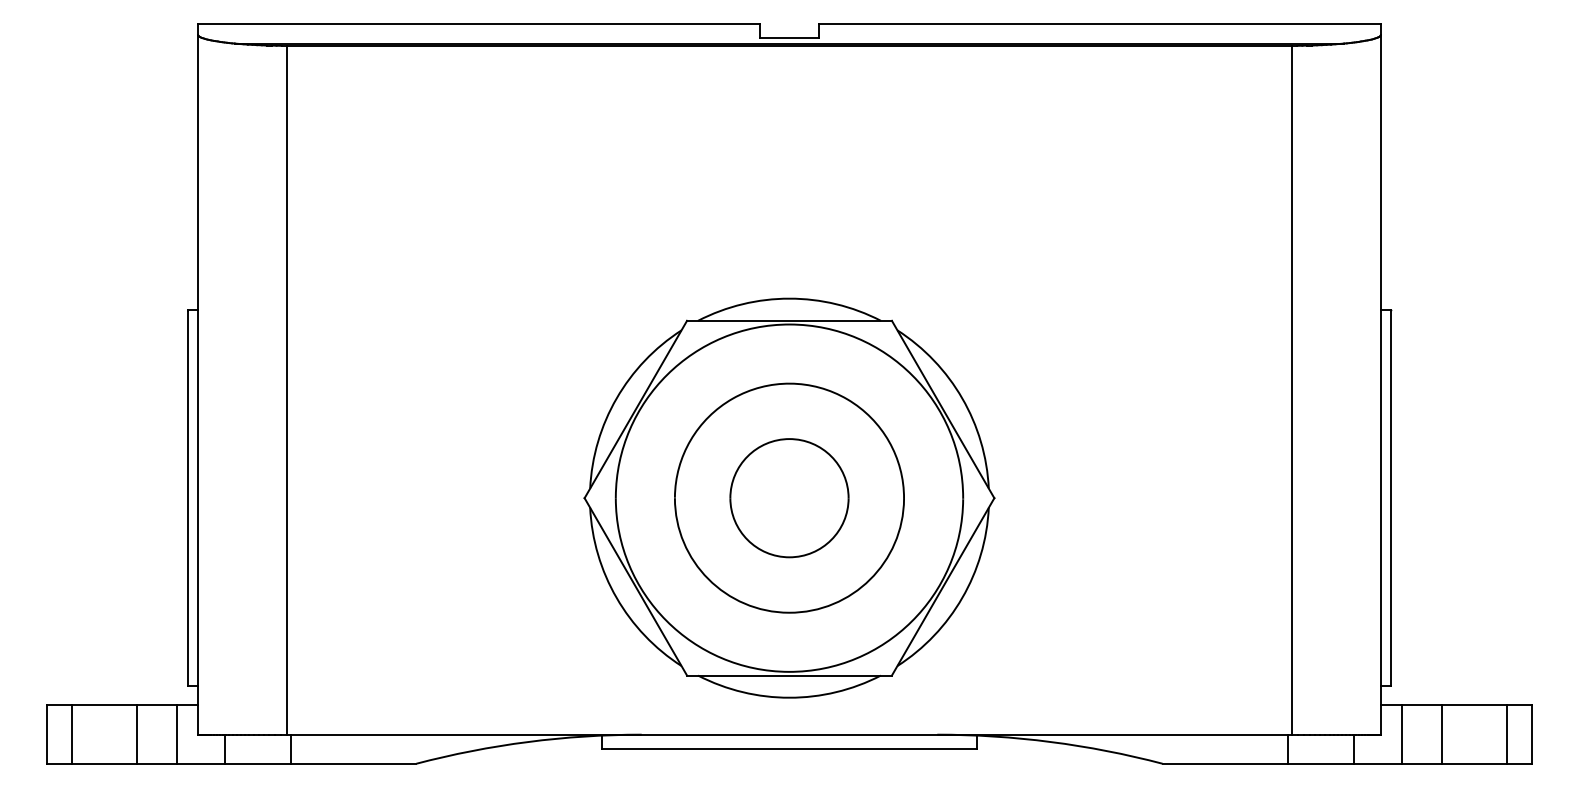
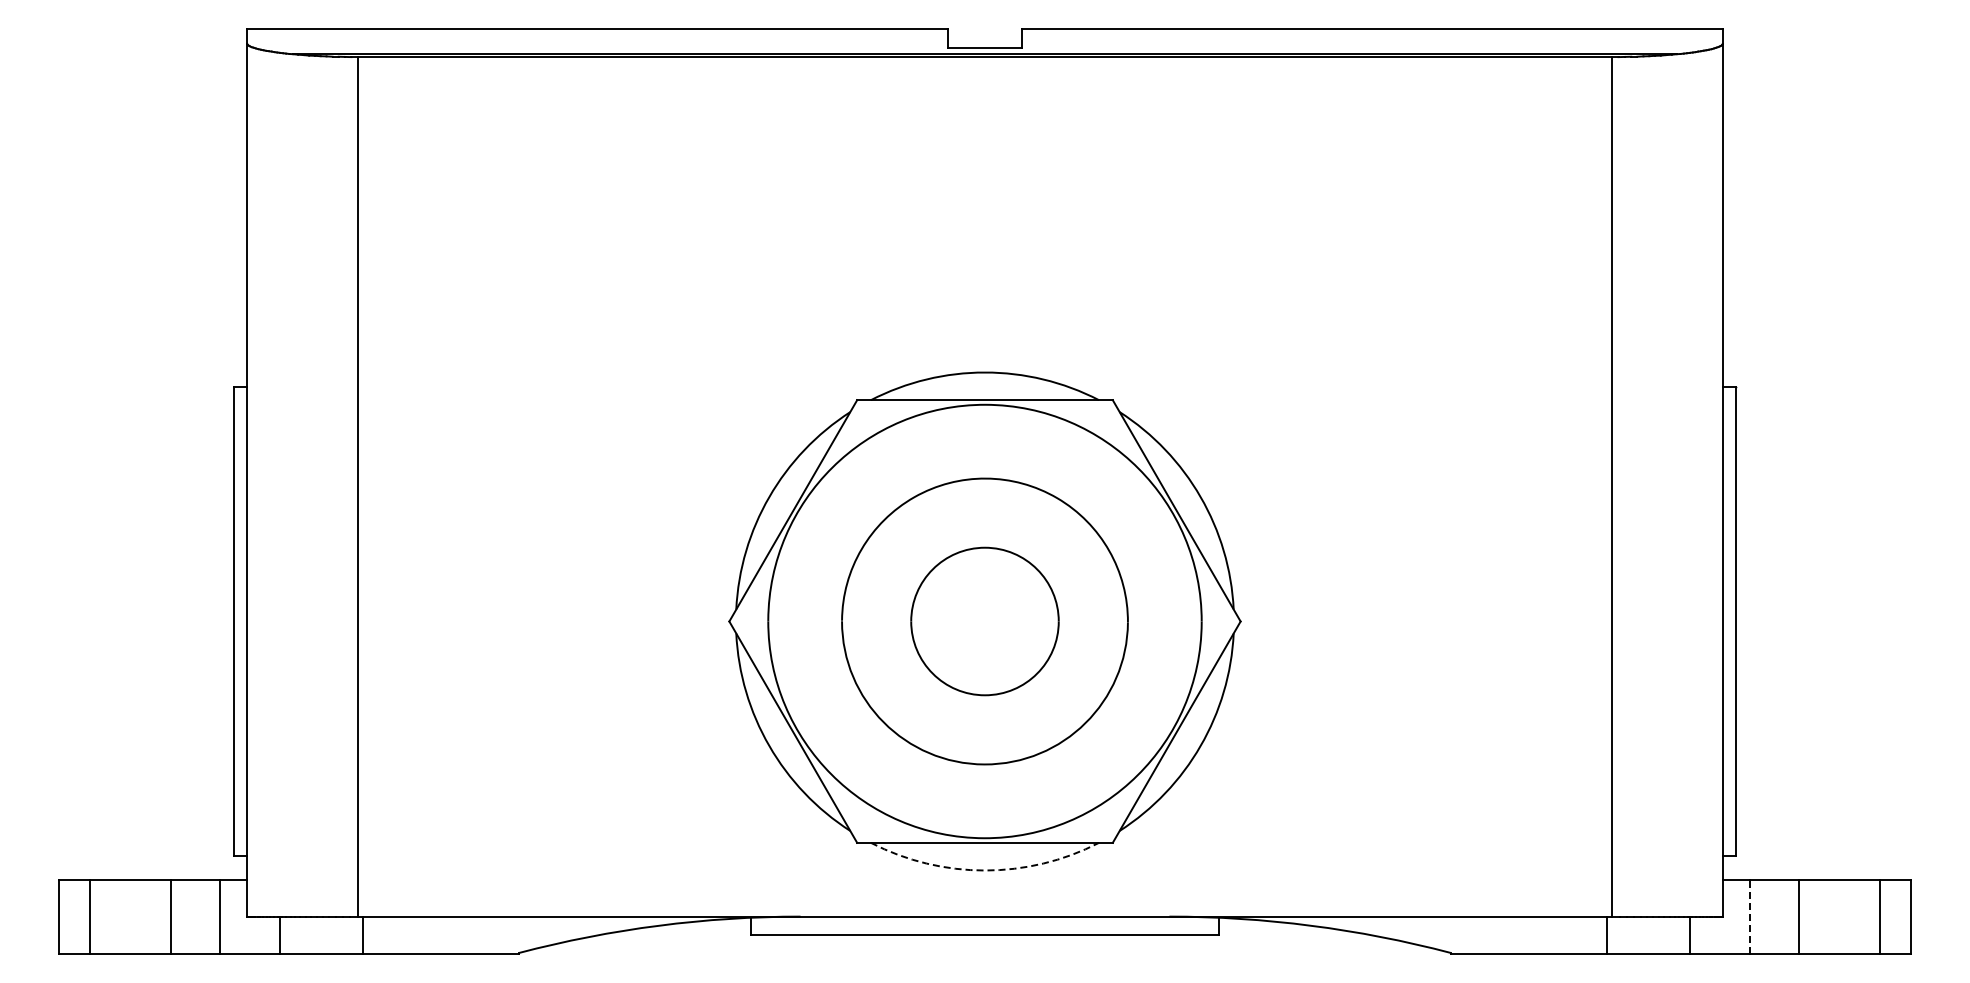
arc: (789, 697) -> (984, 870), solid -> dashed
line: (1402, 734) -> (1749, 916), solid -> dashed

